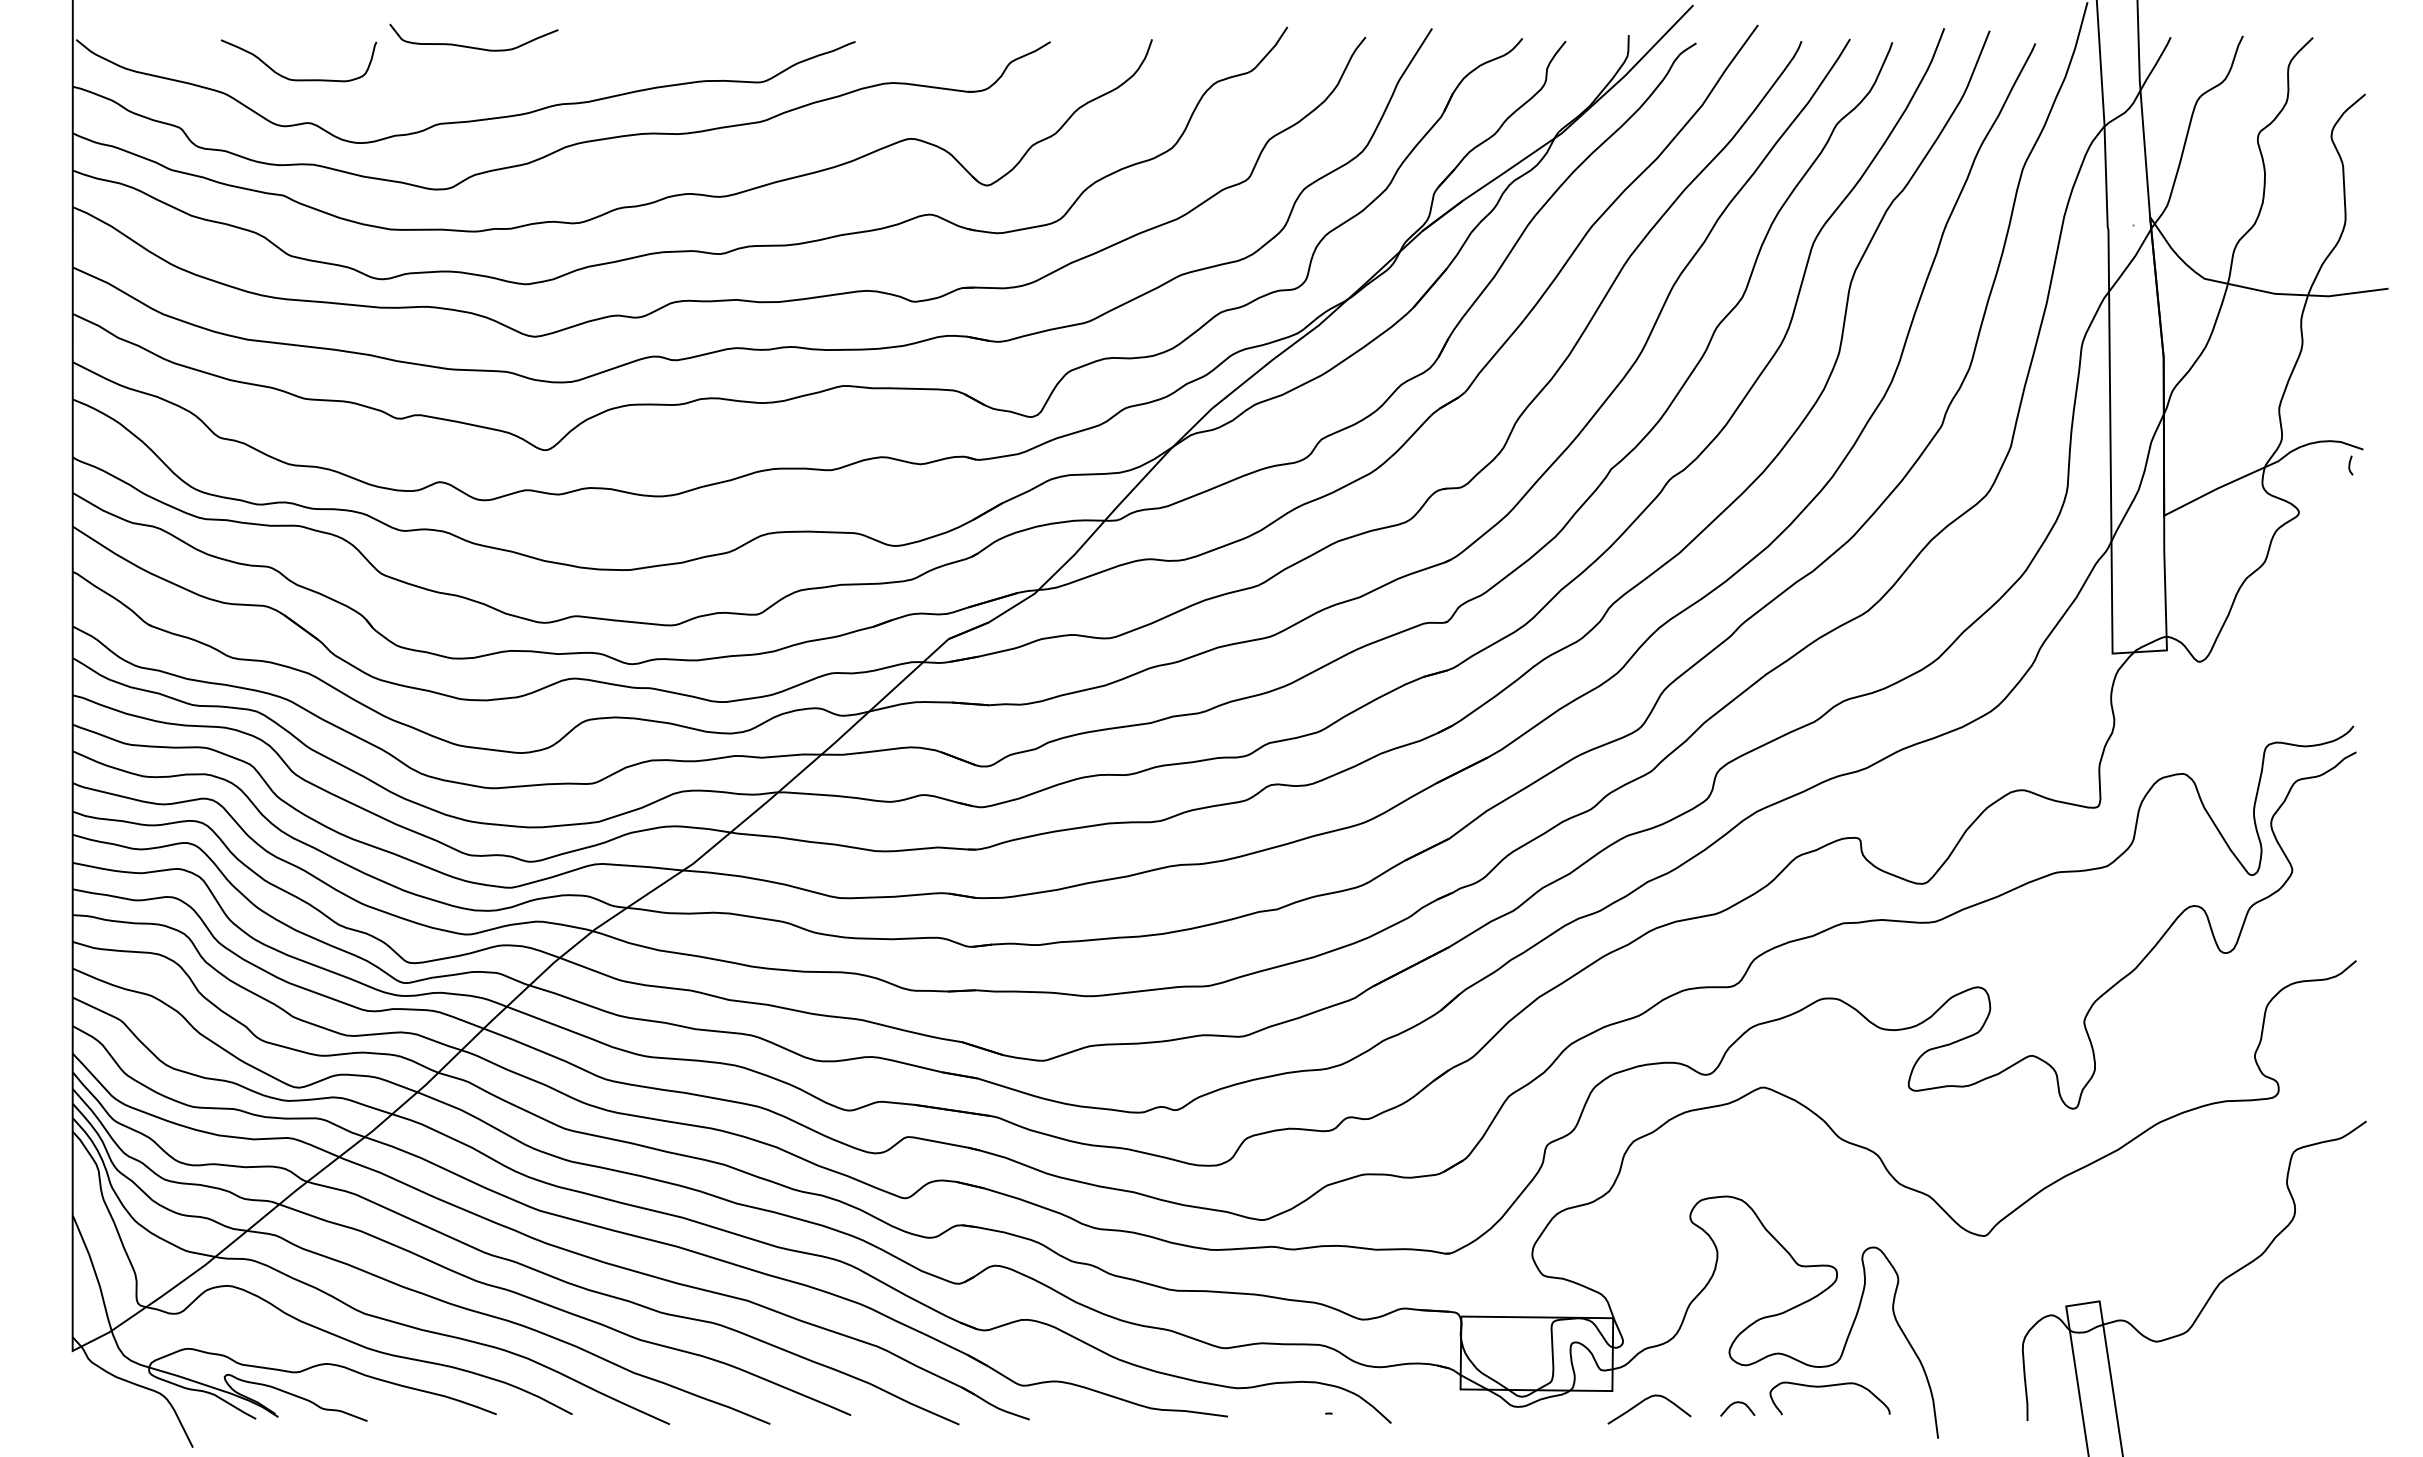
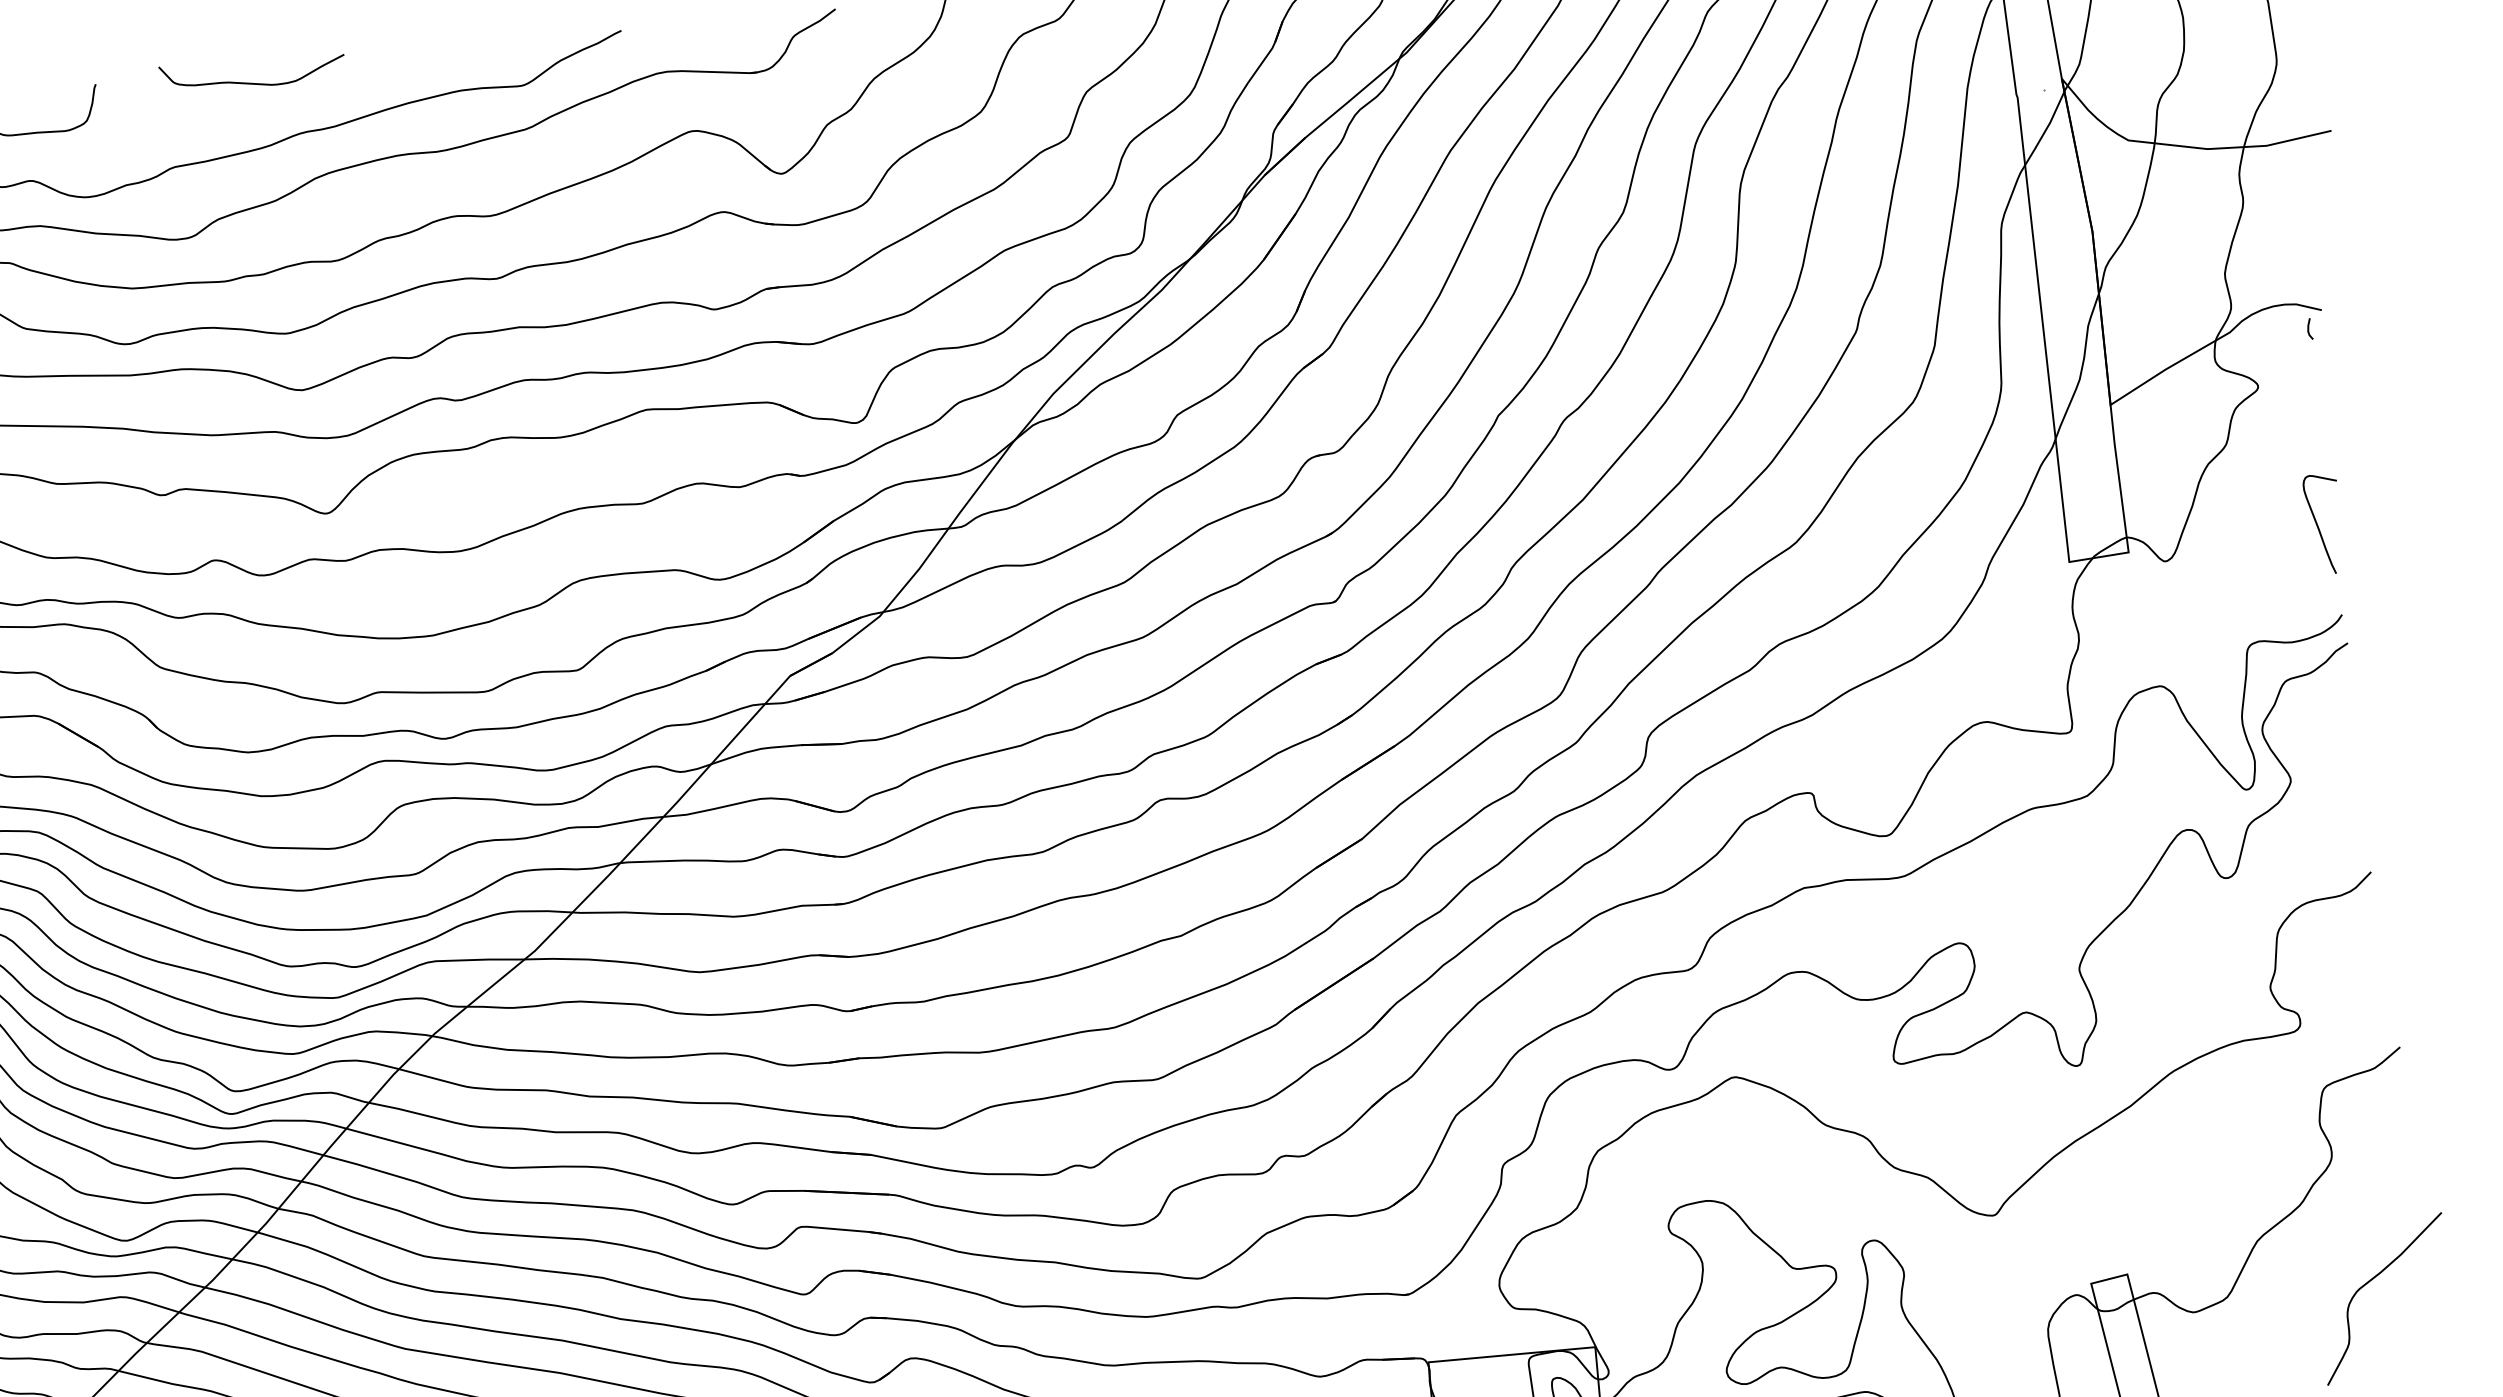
curve: (472, 46) -> (251, 82), moved
curve: (2340, 642) -> (2318, 524), added
curve: (2318, 1330) -> (2370, 1282), added

